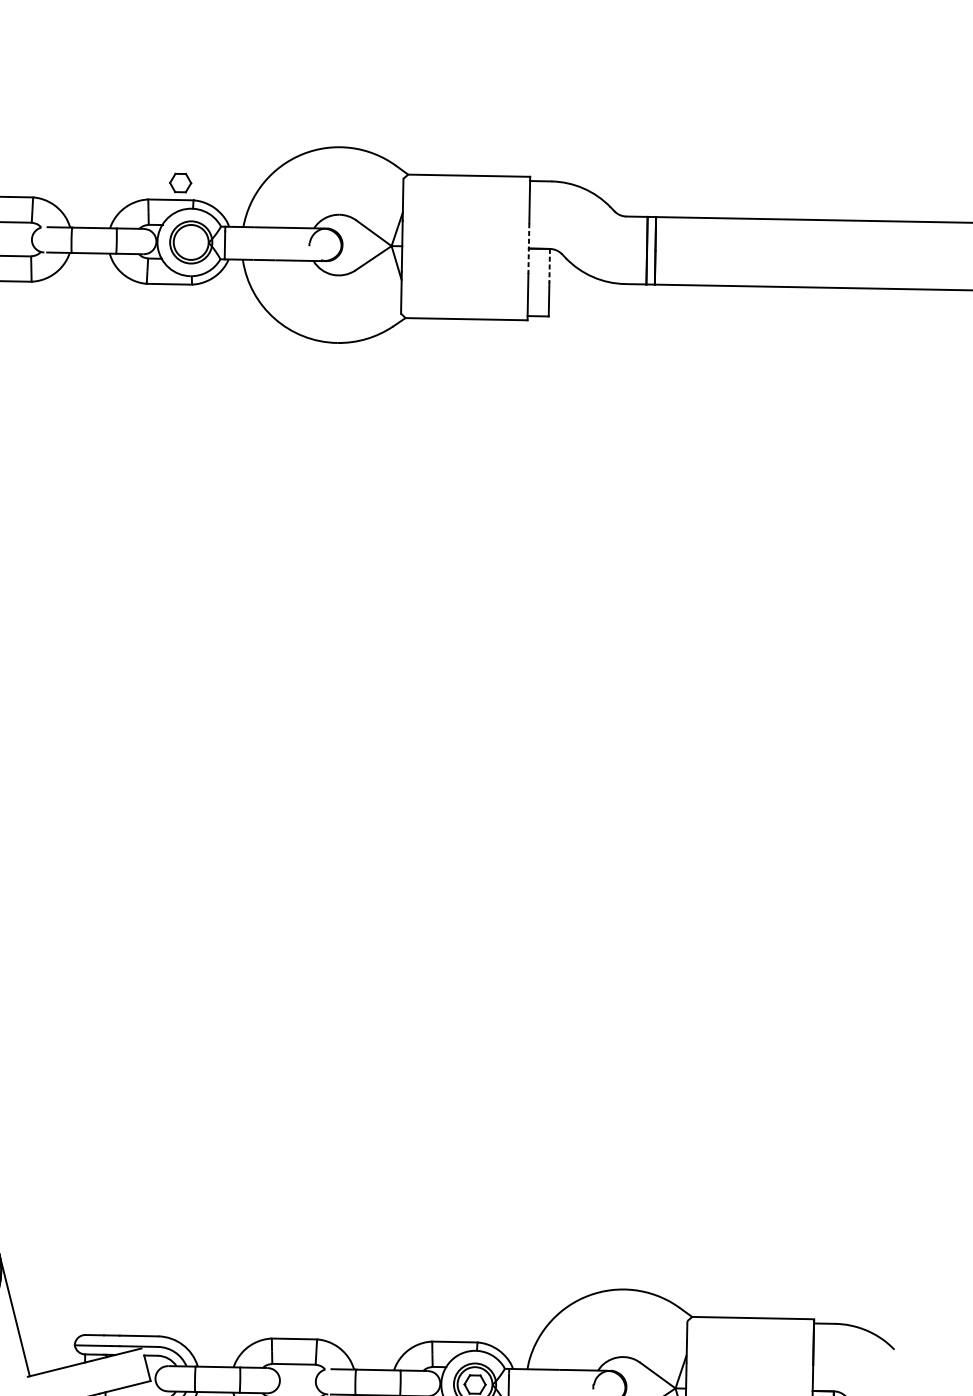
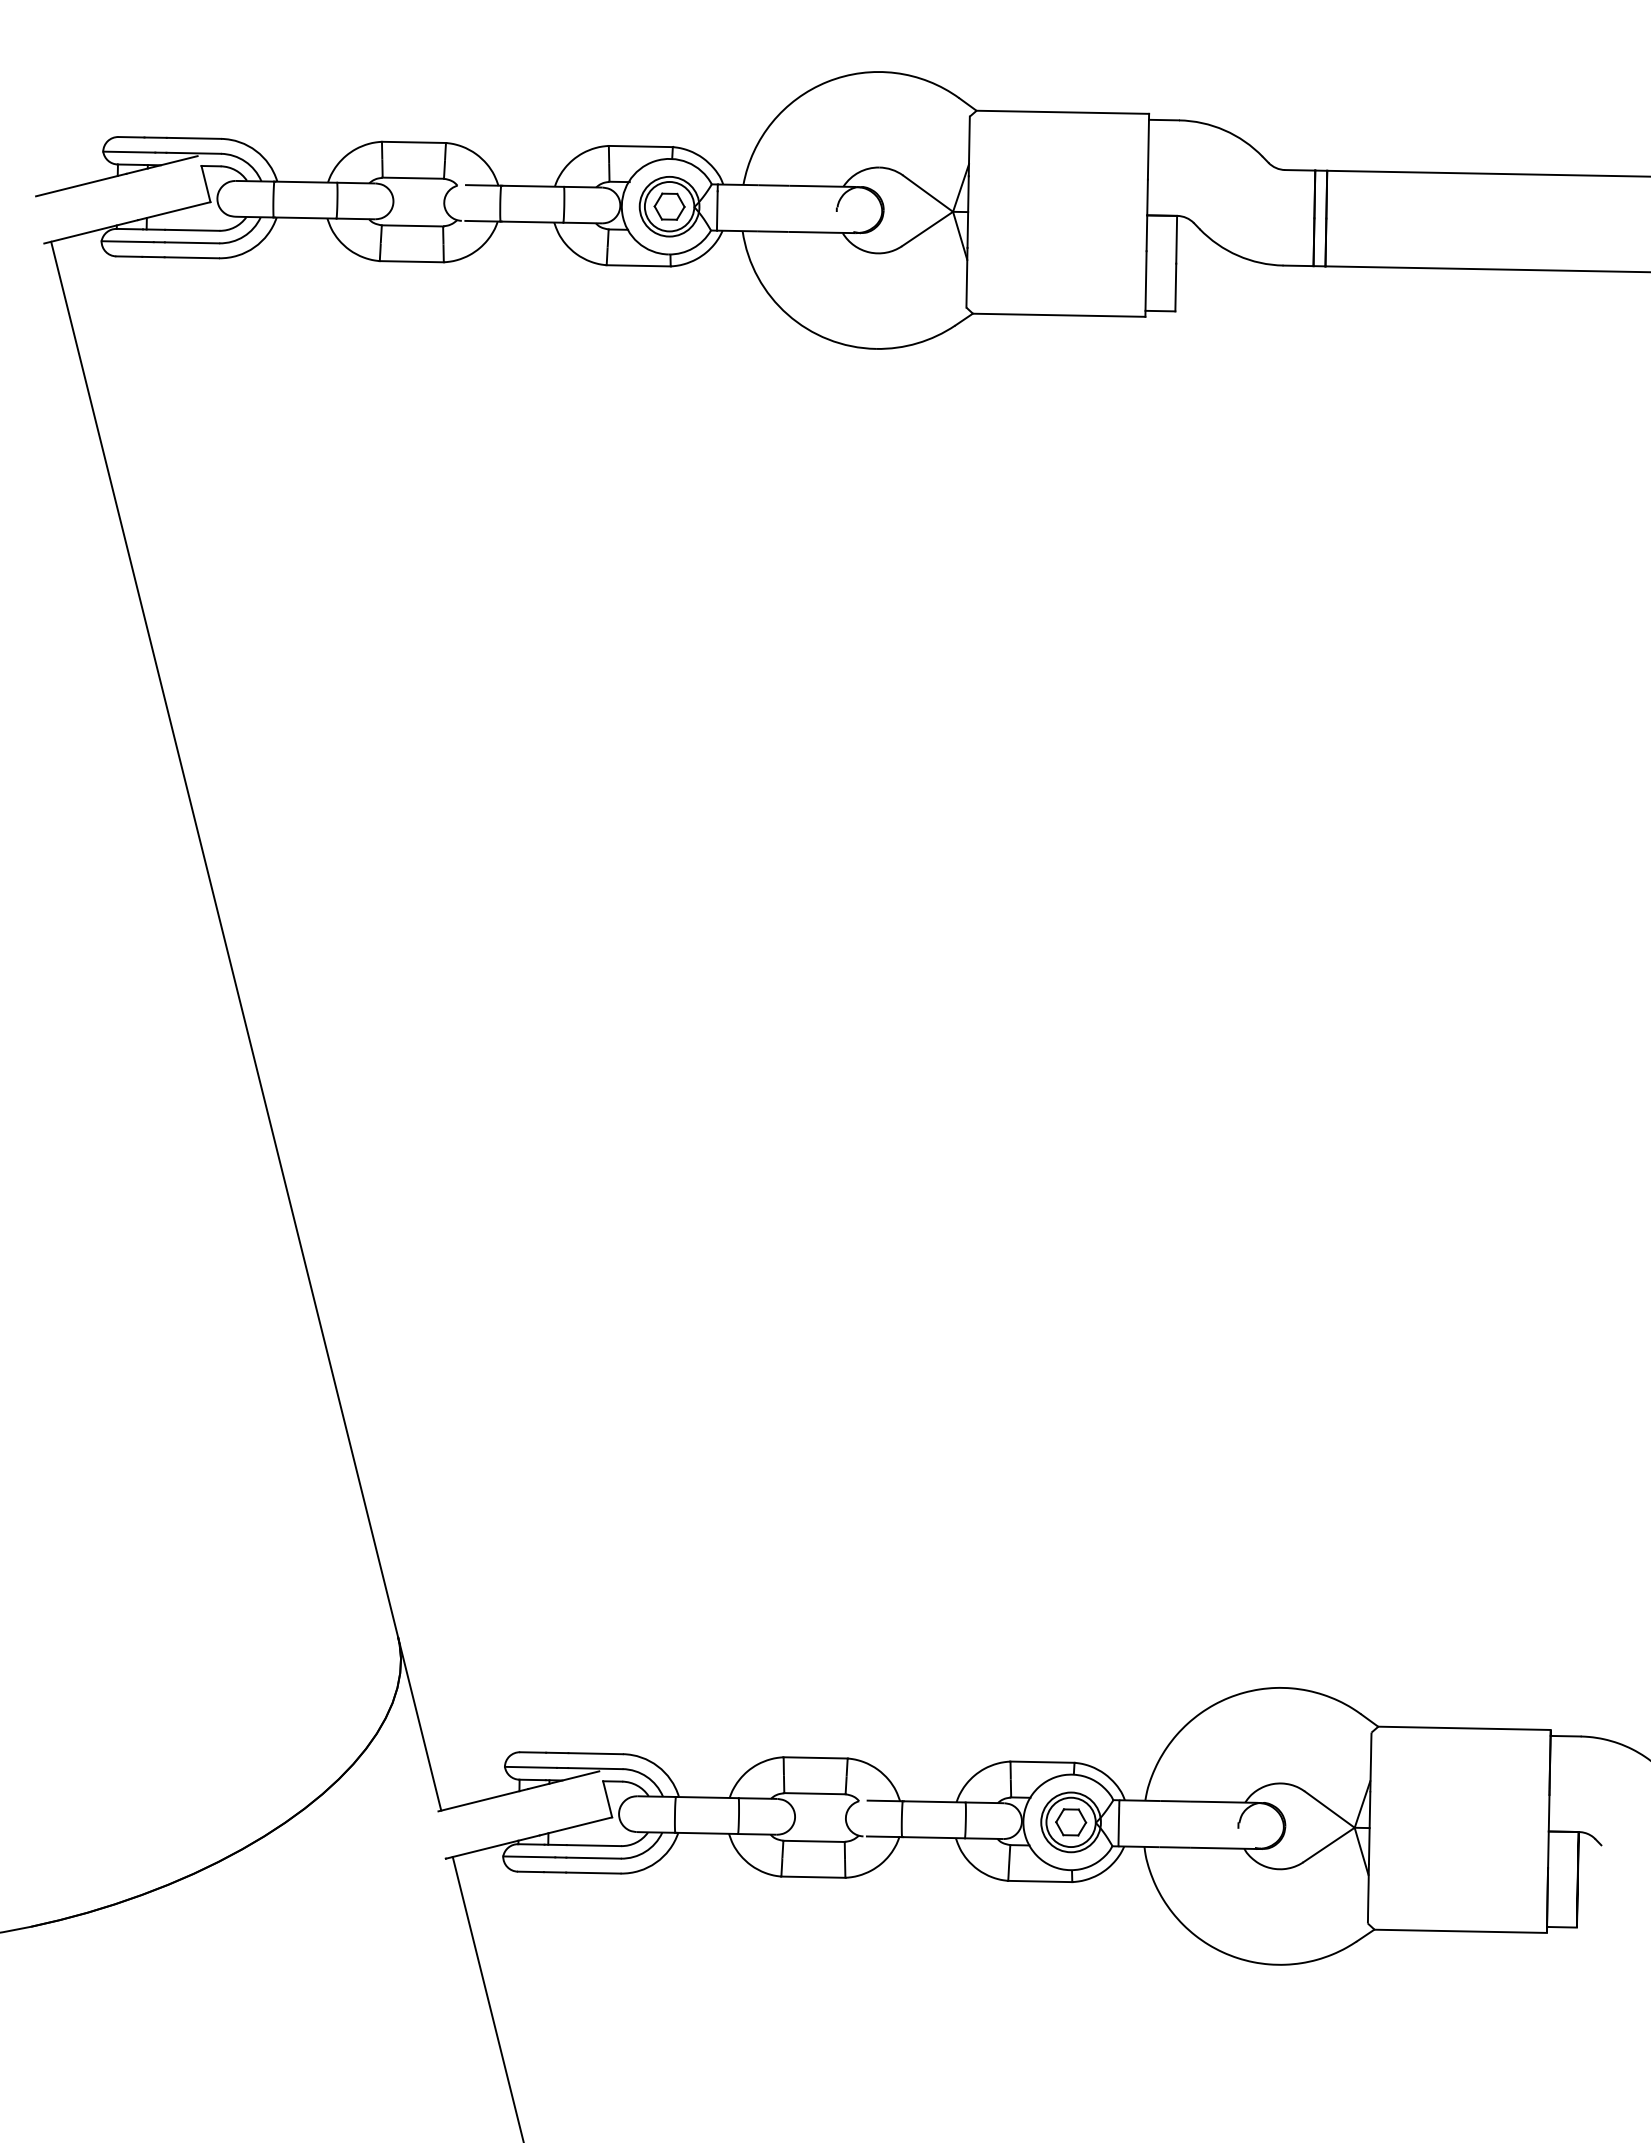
part: (180, 182) -> (669, 206), moved
line: (529, 248) -> (1147, 215), dashed -> solid
line: (549, 265) -> (1176, 239), dashed -> solid

